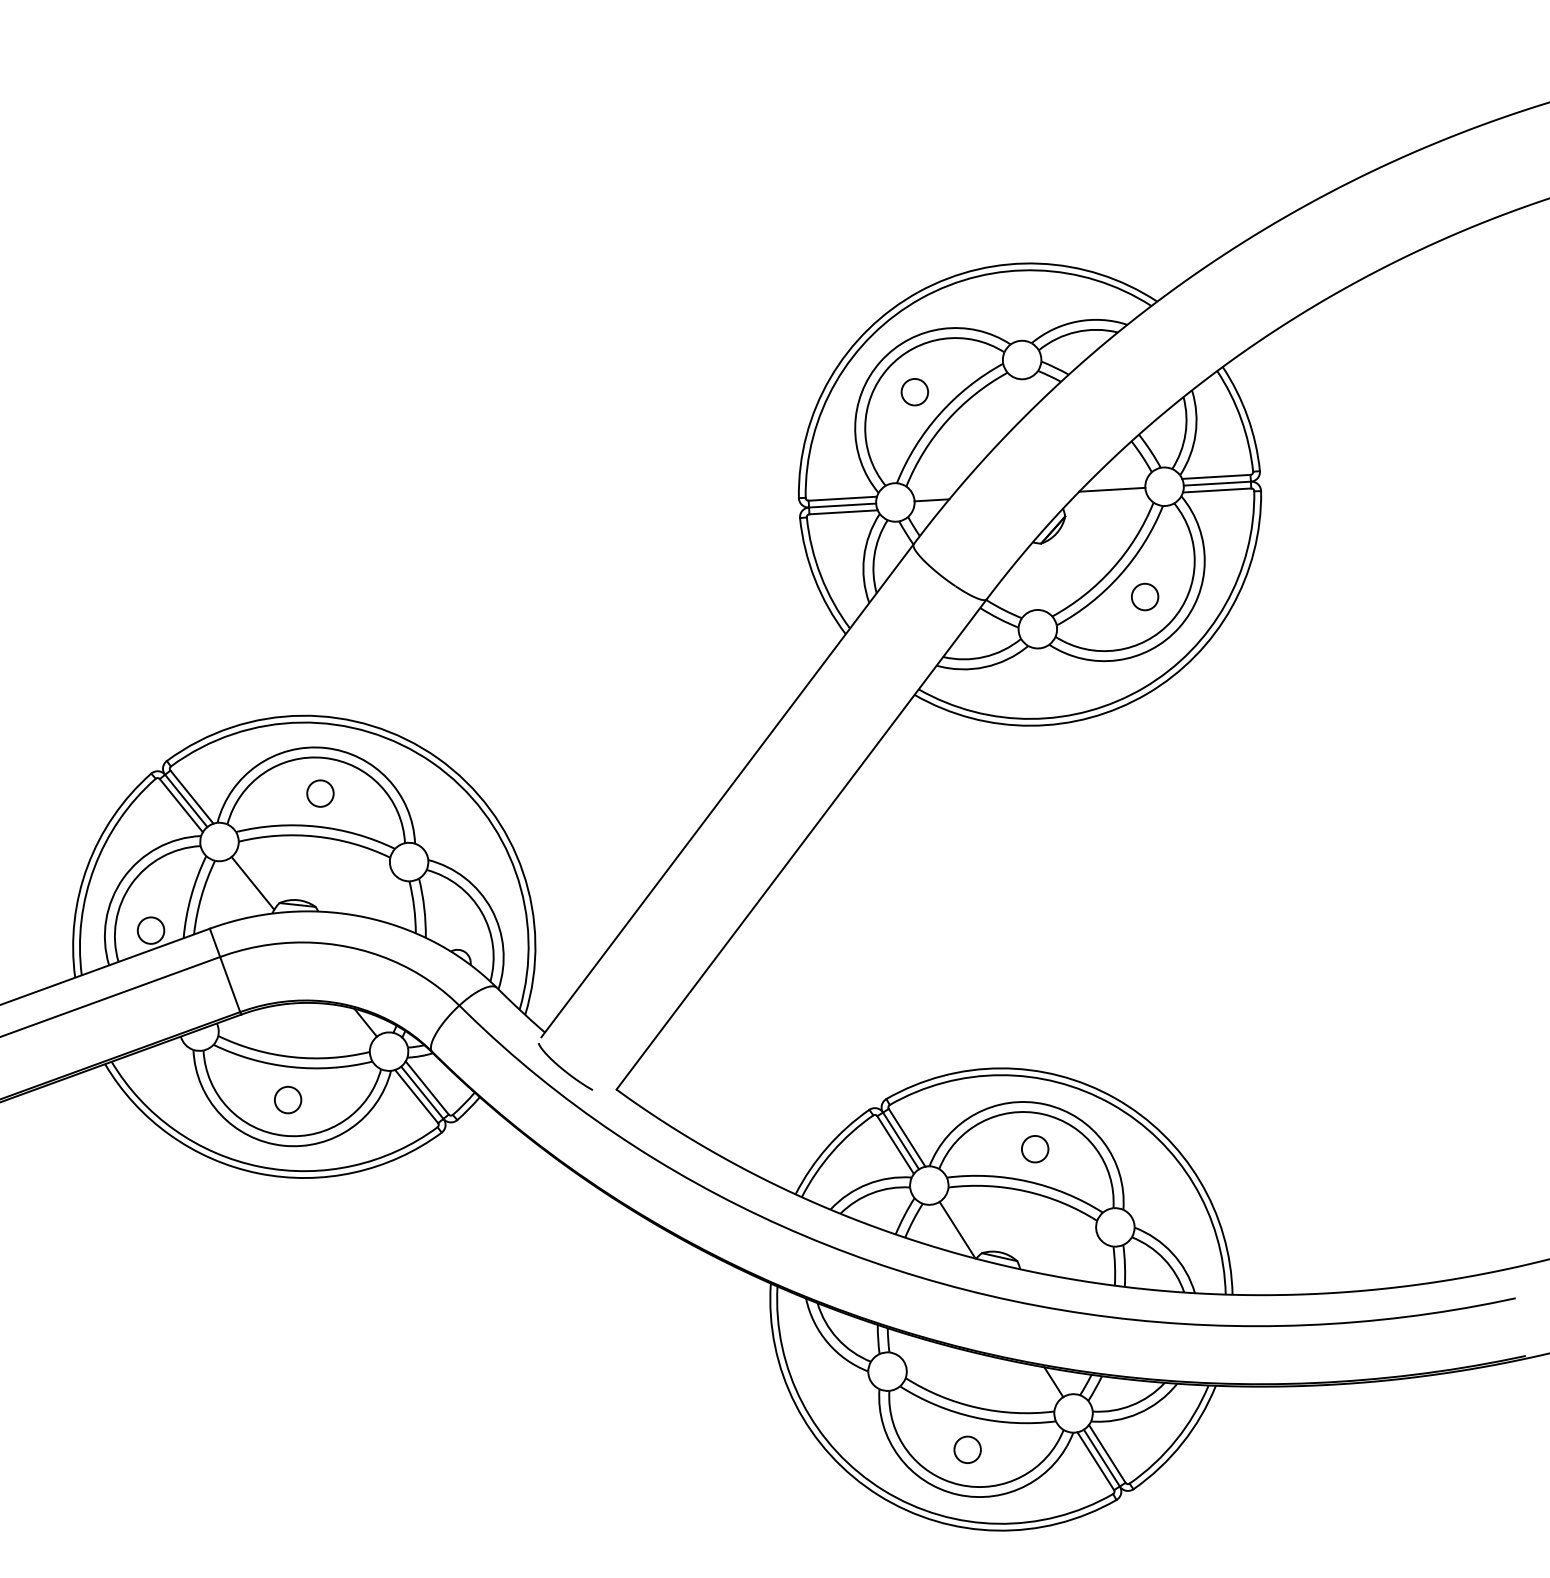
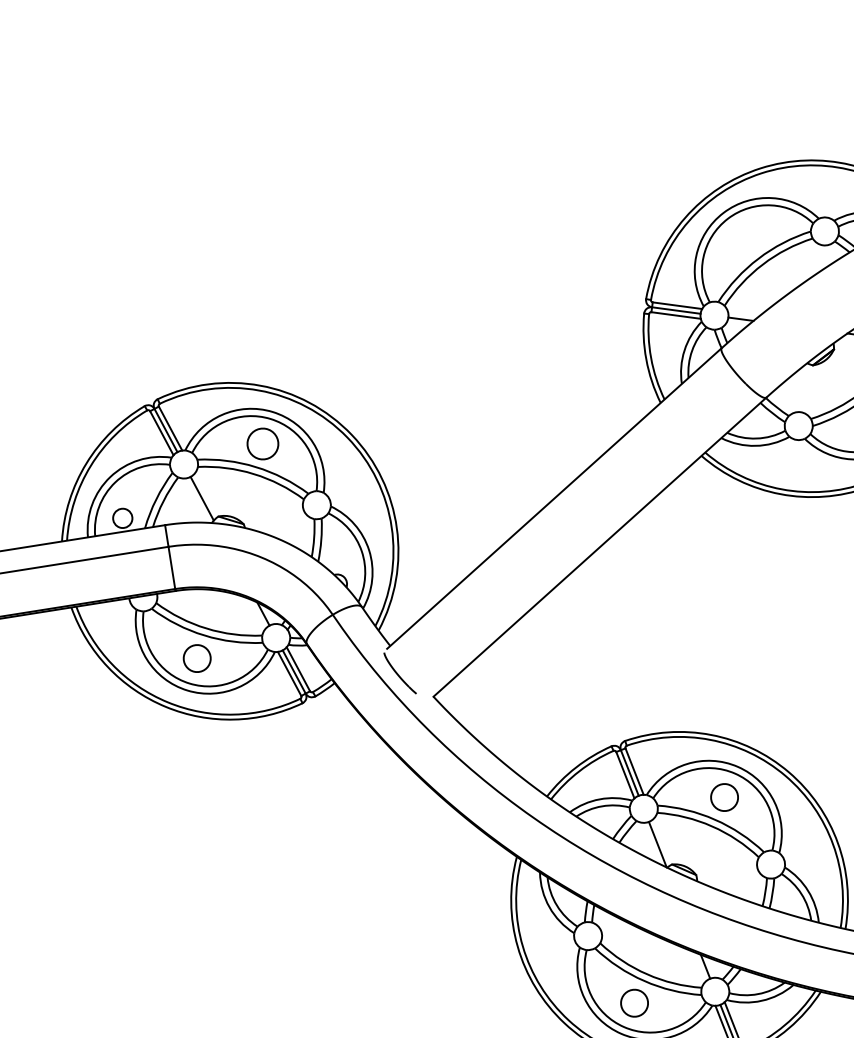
circle: (914, 392) -> (743, 239), removed
circle: (320, 793) -> (263, 443), size x1.6
circle: (287, 1099) -> (196, 658), size x1.4
circle: (1034, 1148) -> (724, 796), size x1.4
circle: (967, 1449) -> (634, 1002), size x1.4

